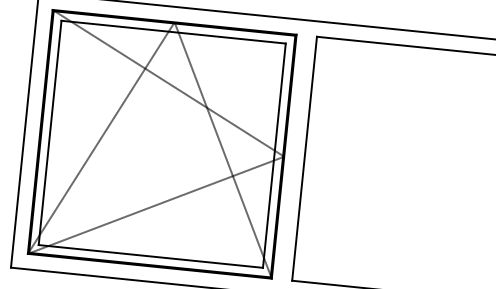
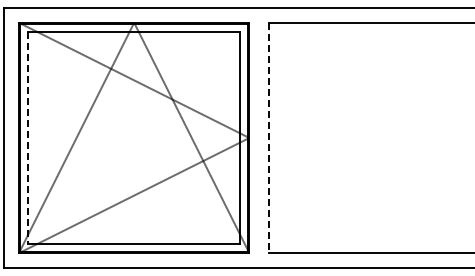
line: (50, 132) -> (28, 137), solid -> dashed
line: (304, 159) -> (268, 138), solid -> dashed

